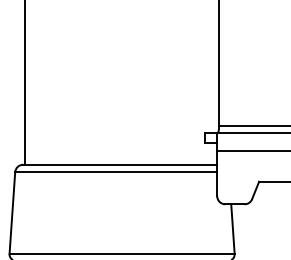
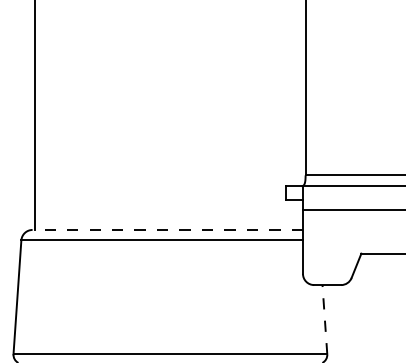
line: (120, 164) -> (167, 229), solid -> dashed
line: (232, 229) -> (324, 319), solid -> dashed

